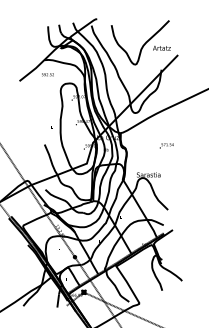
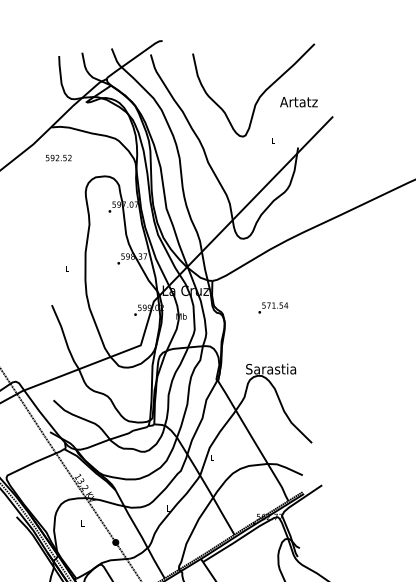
text: (166, 145) -> (272, 307), moved

